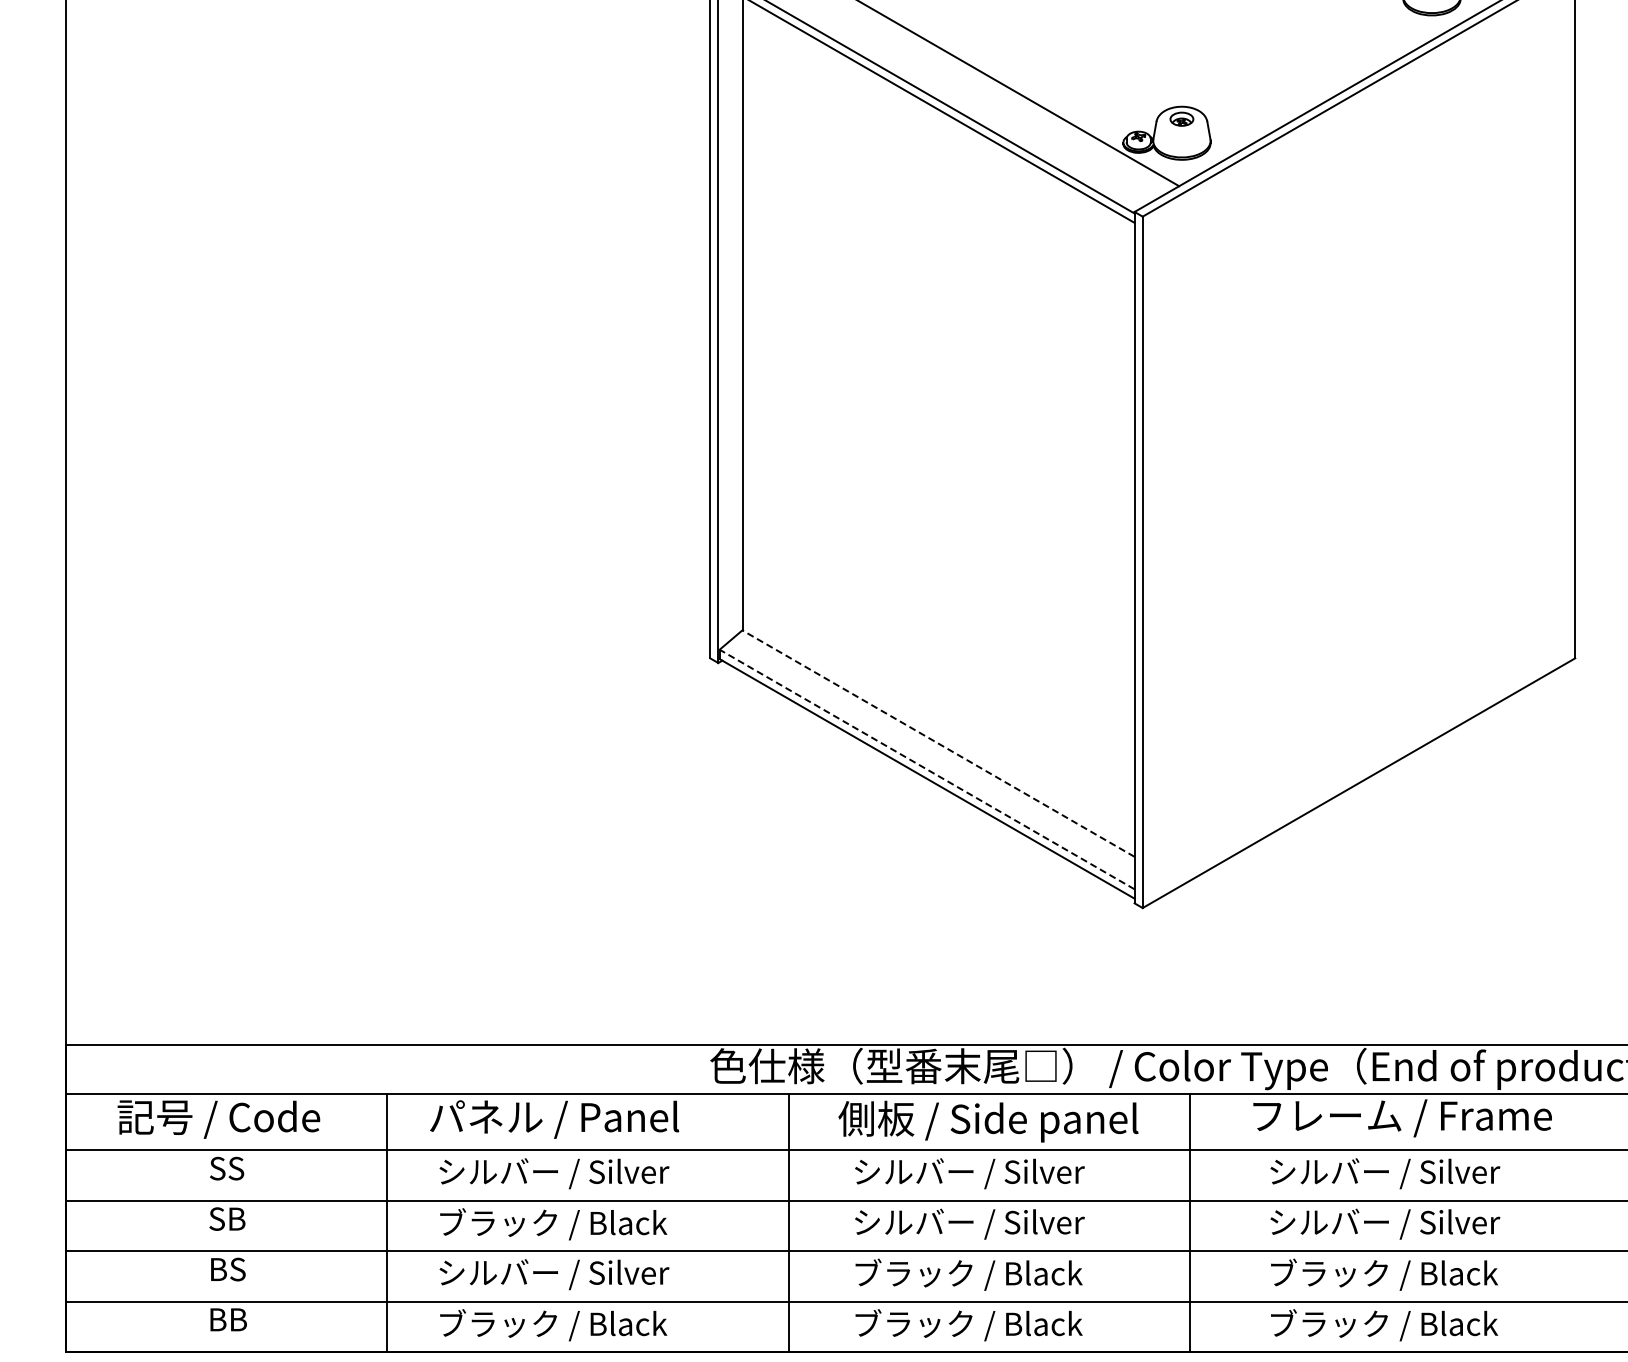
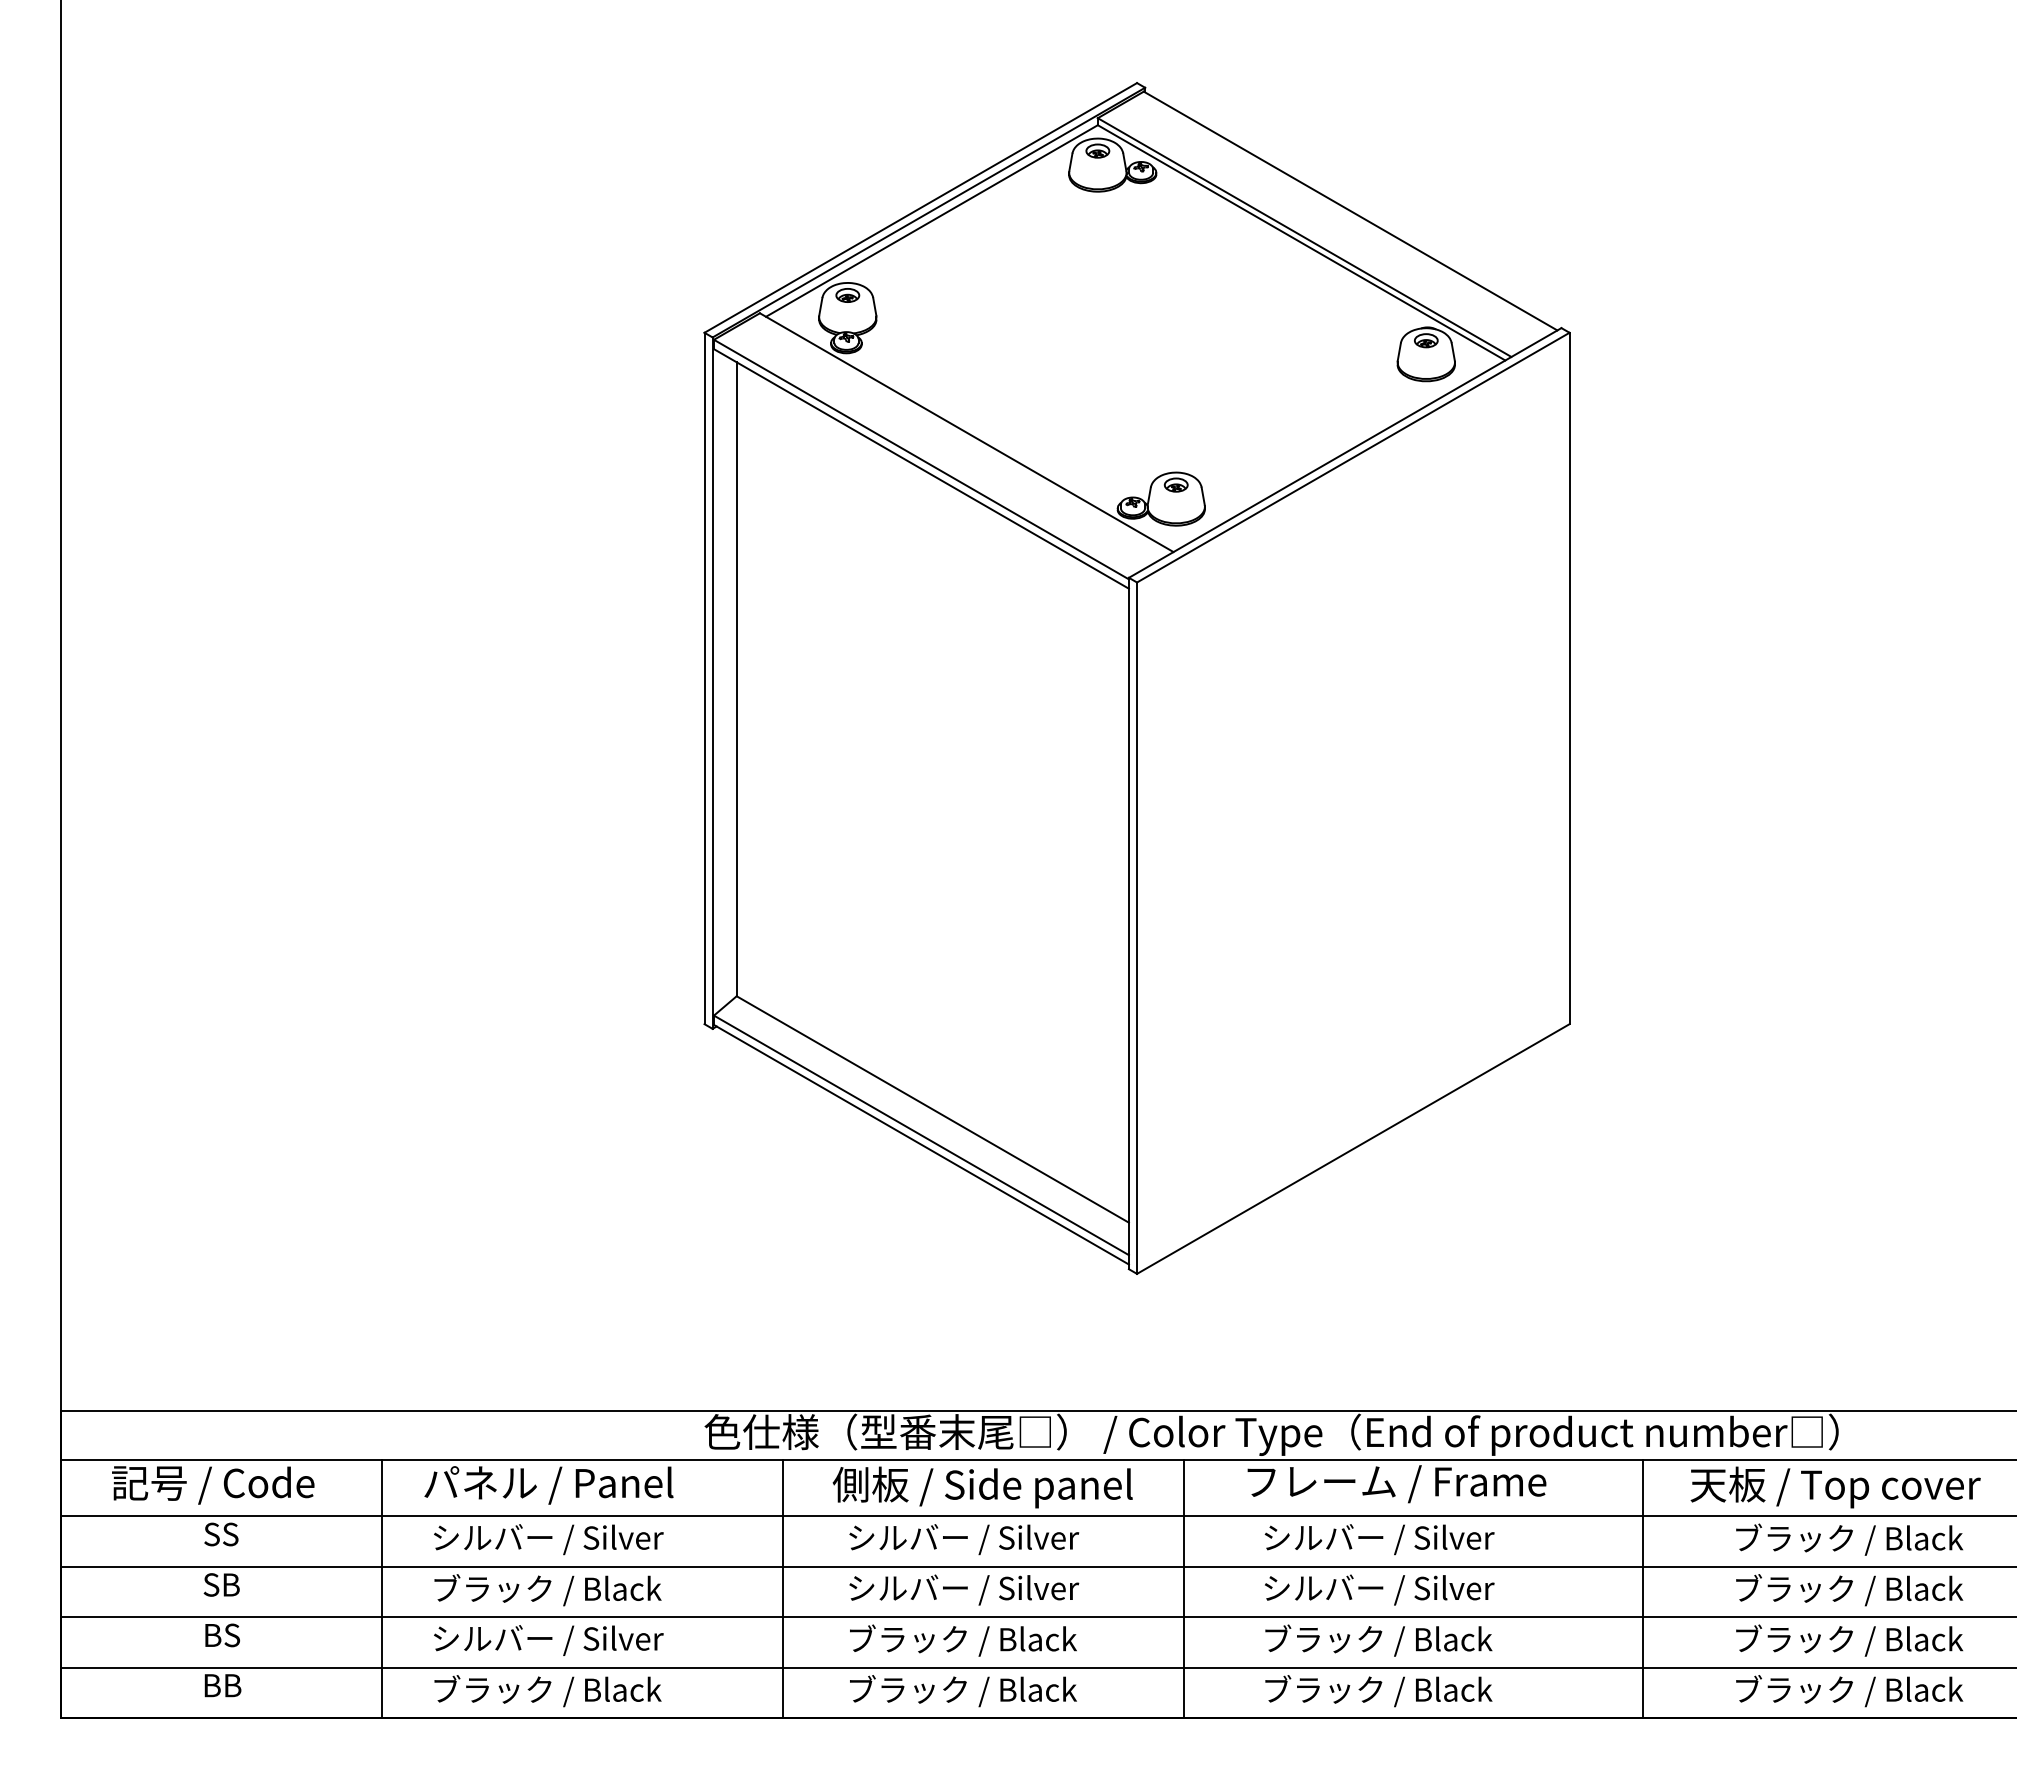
line: (938, 743) -> (932, 1109), dashed -> solid
line: (927, 769) -> (921, 1135), dashed -> solid

